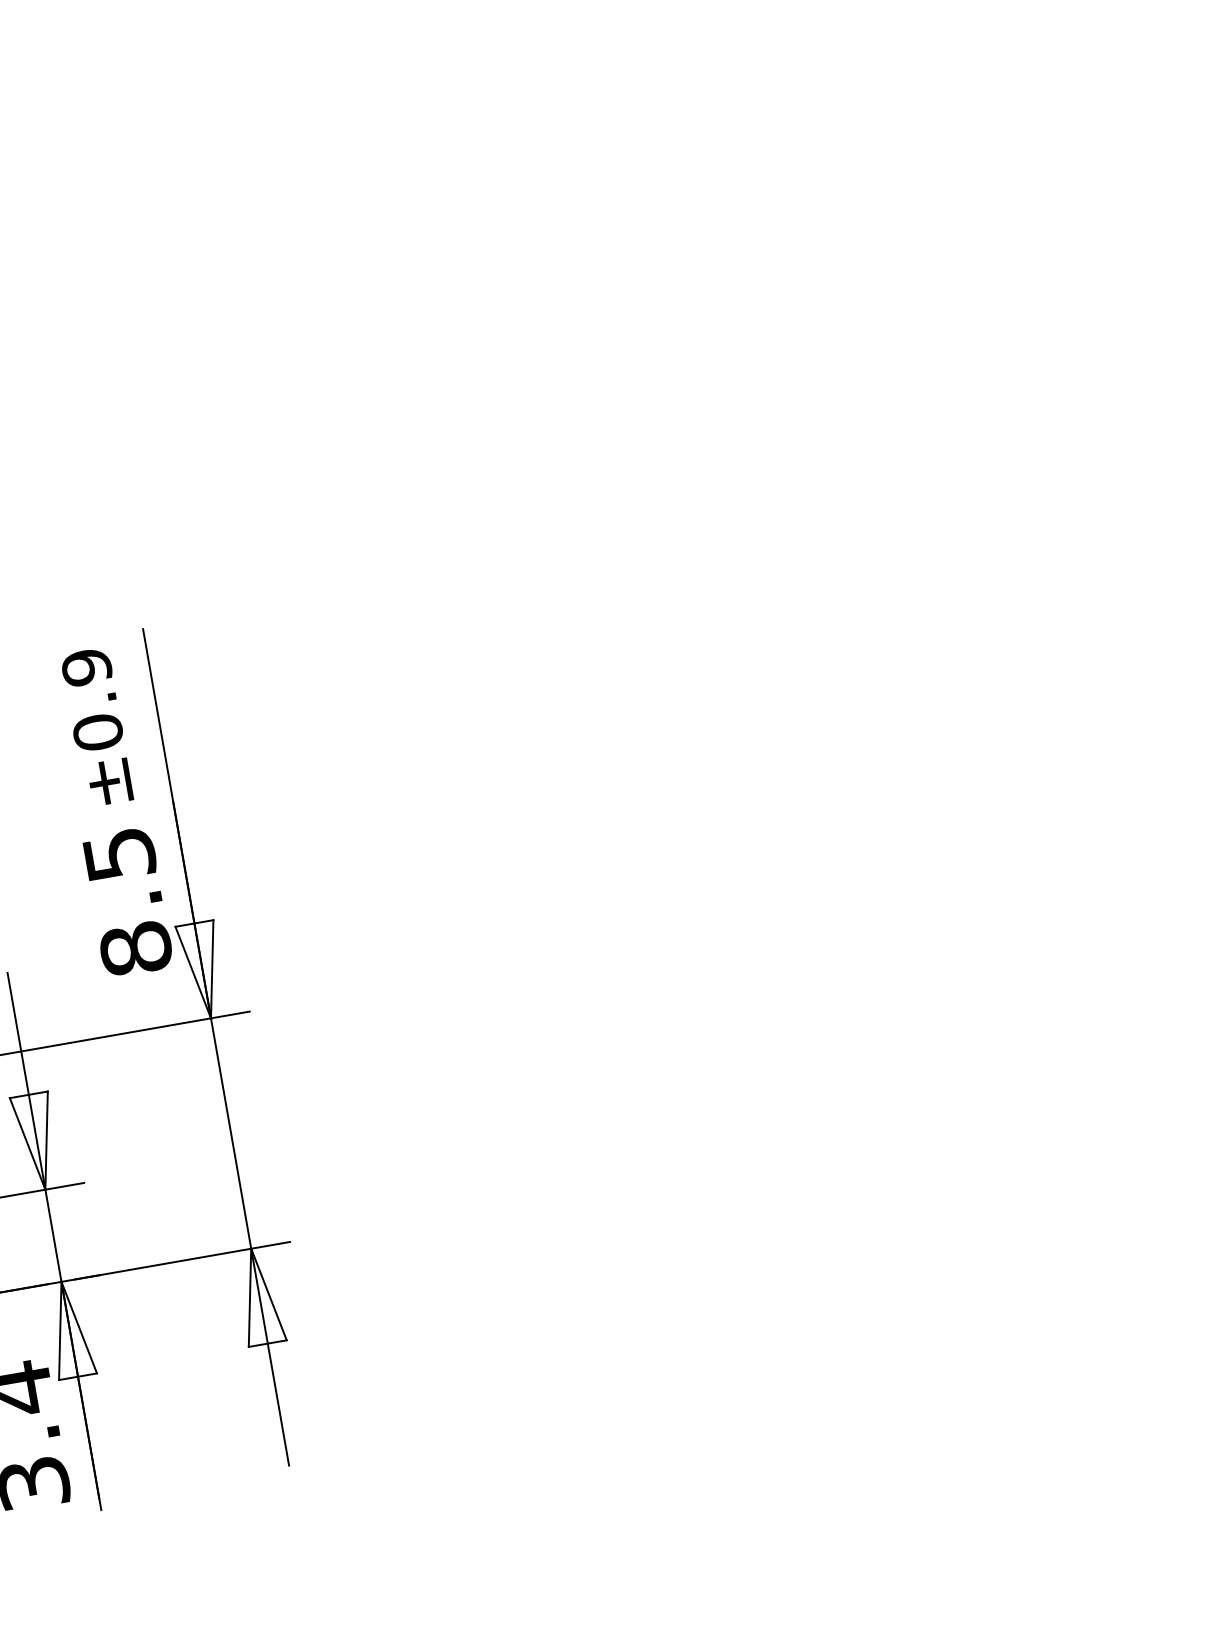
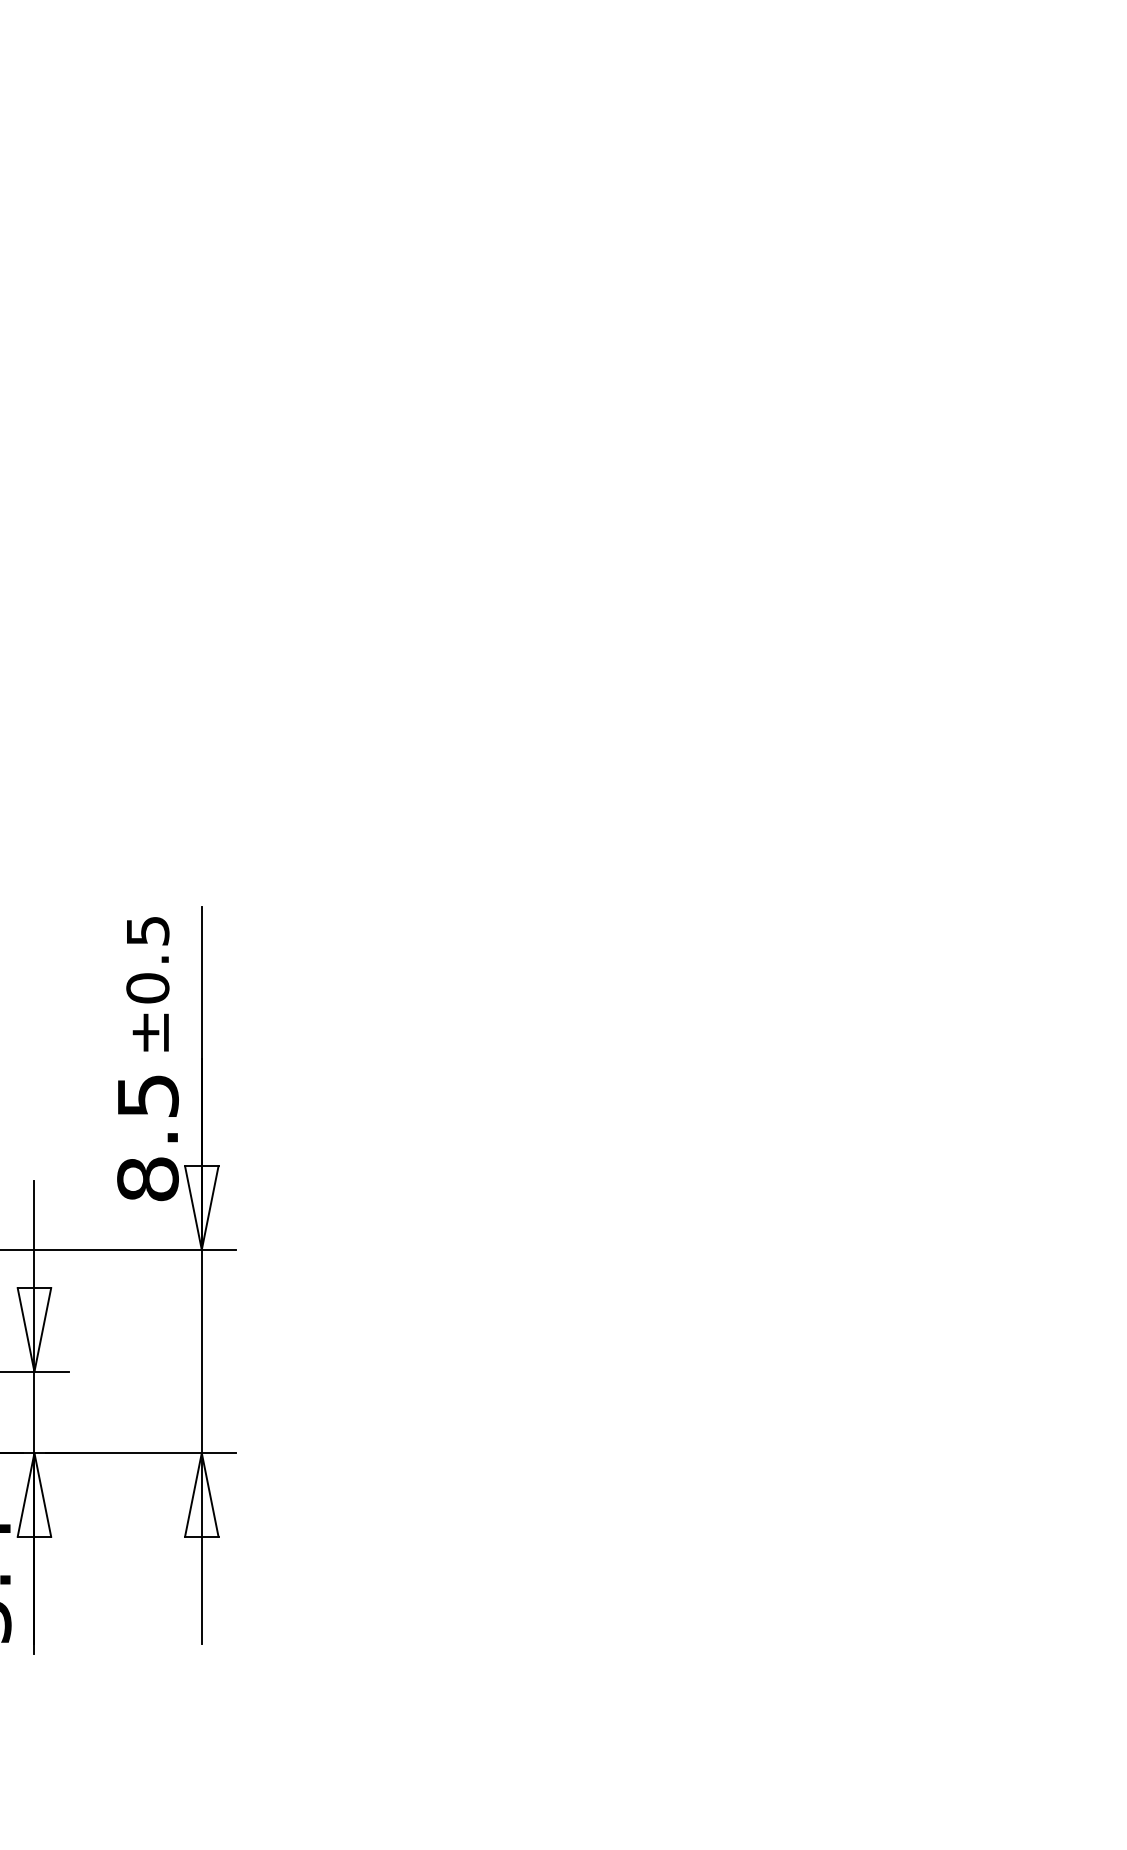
text: (86, 668) -> (147, 931), ±0.9 -> ±0.5

